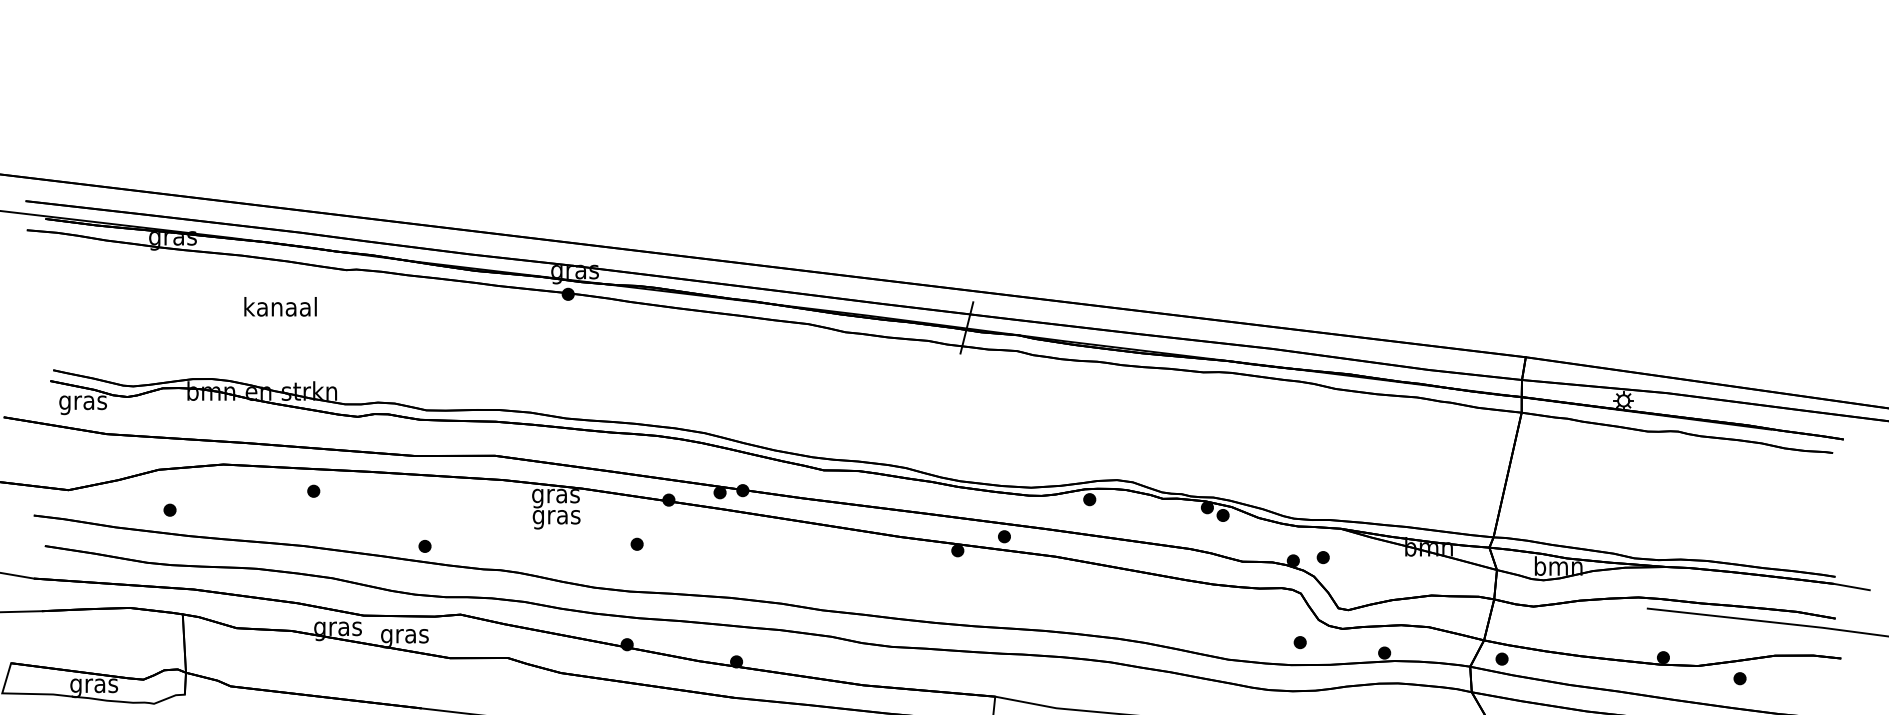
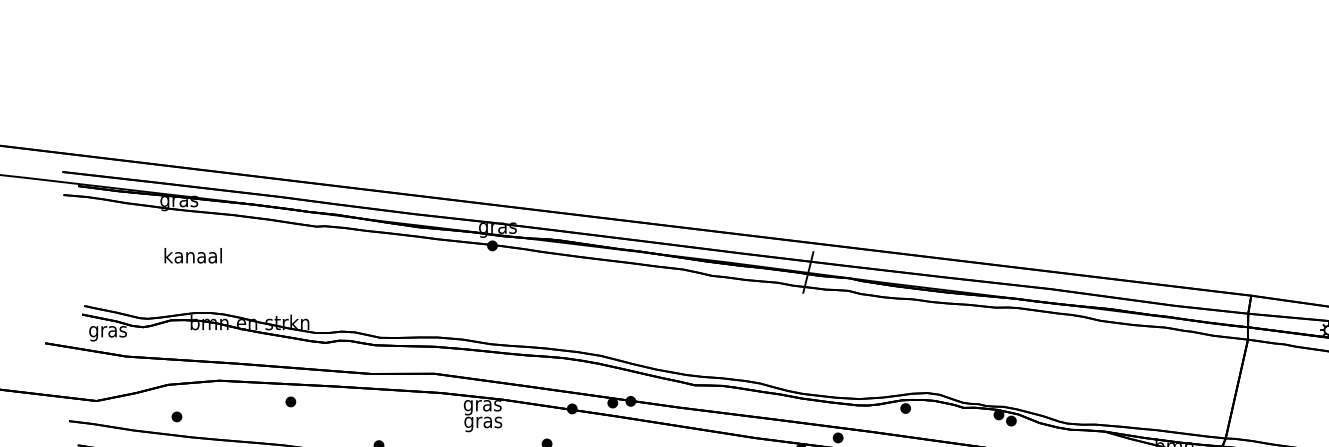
text: (280, 306) -> (193, 255), moved

